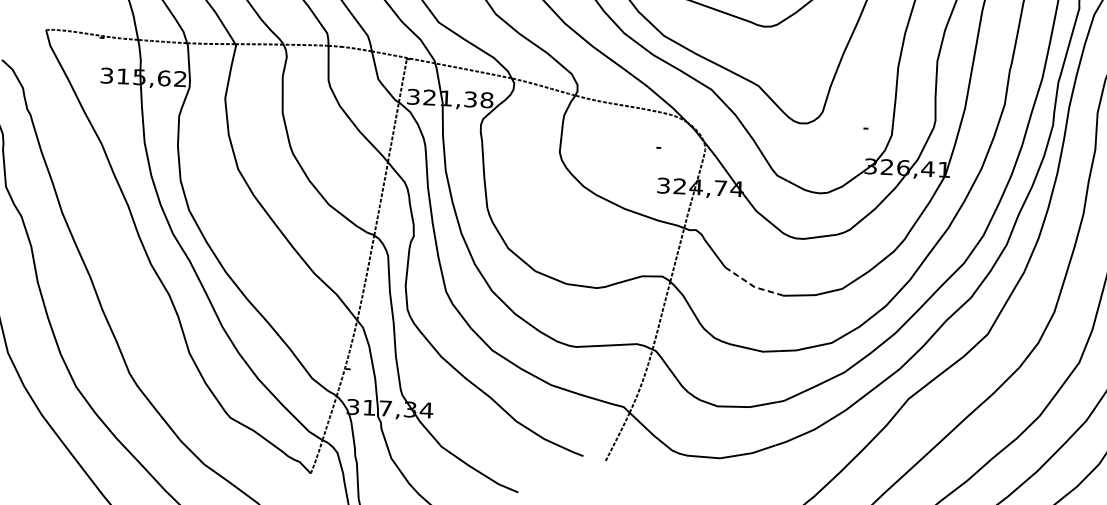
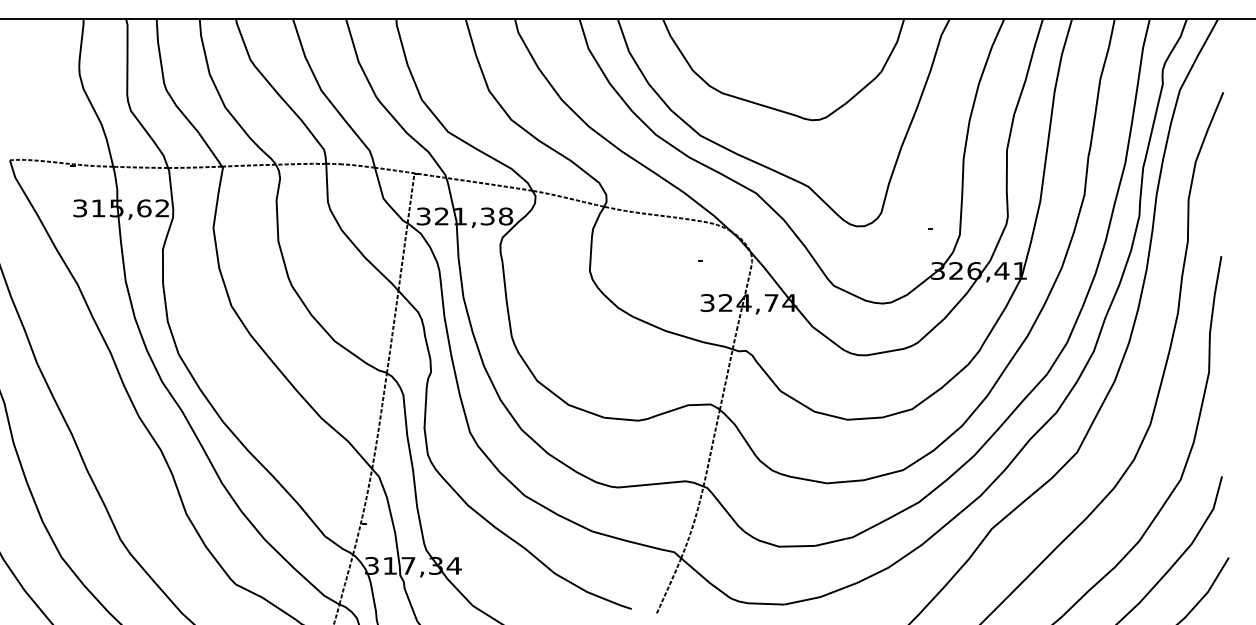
line: (752, 286) -> (811, 410), dashed -> solid

